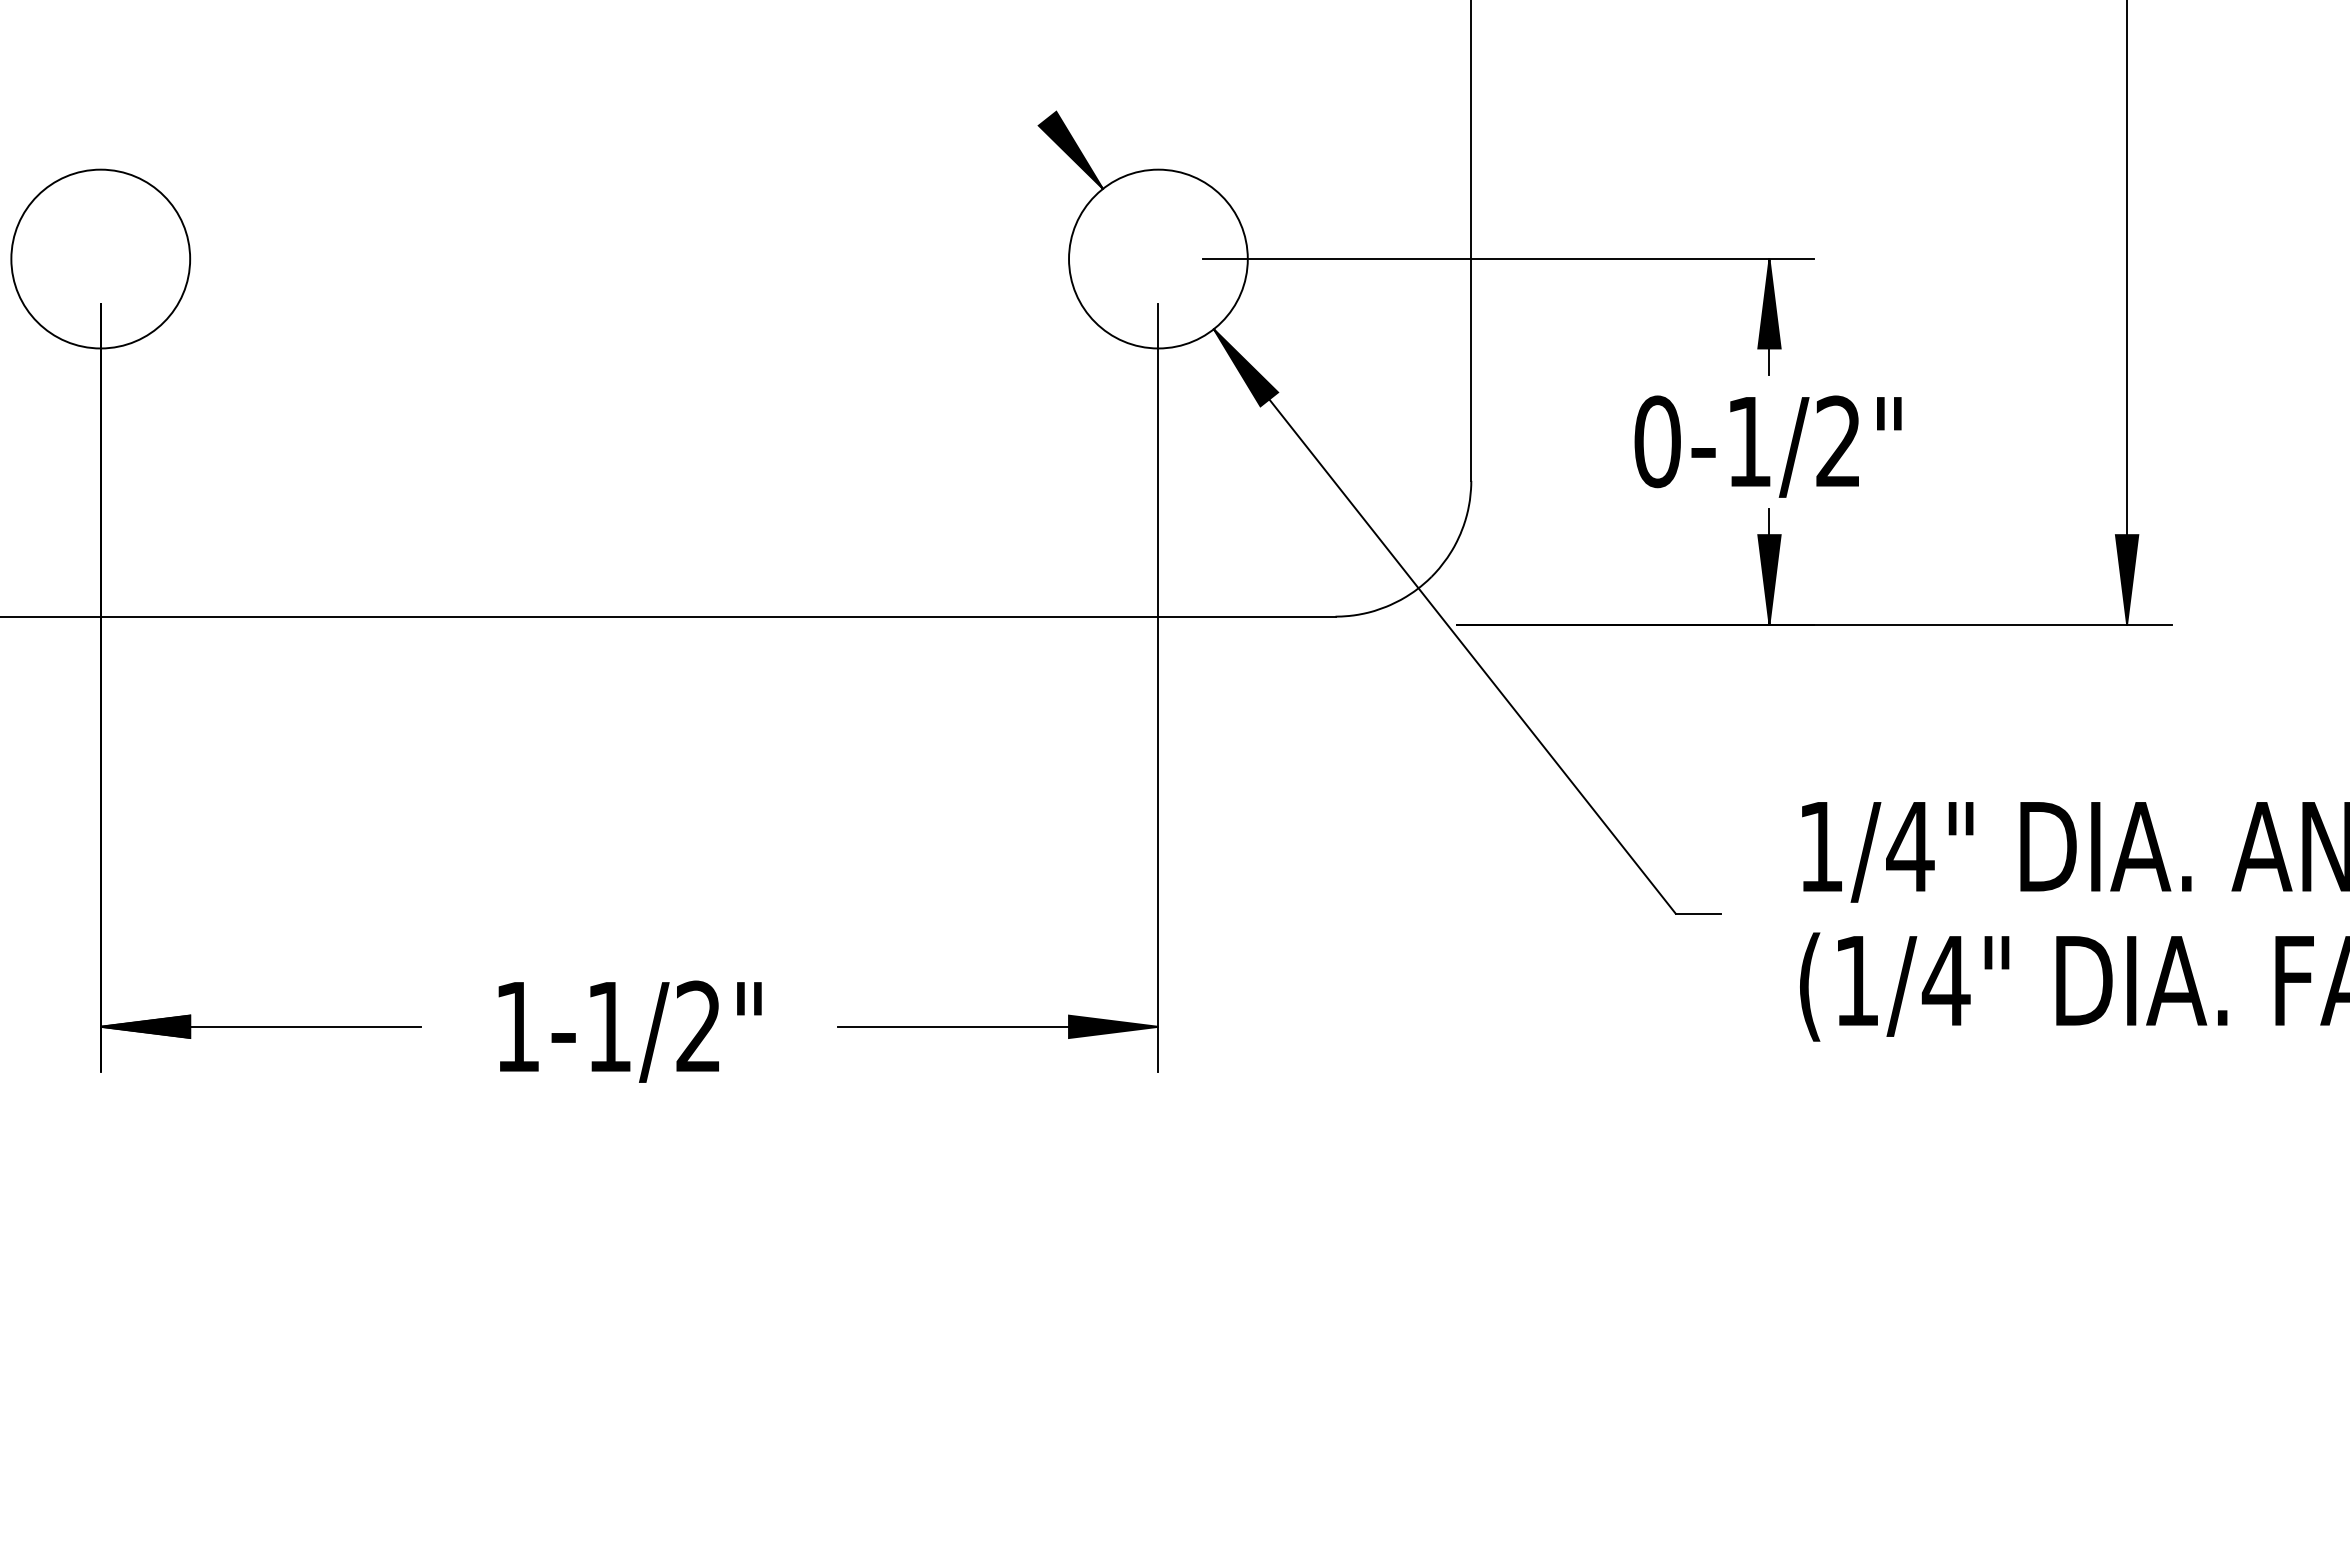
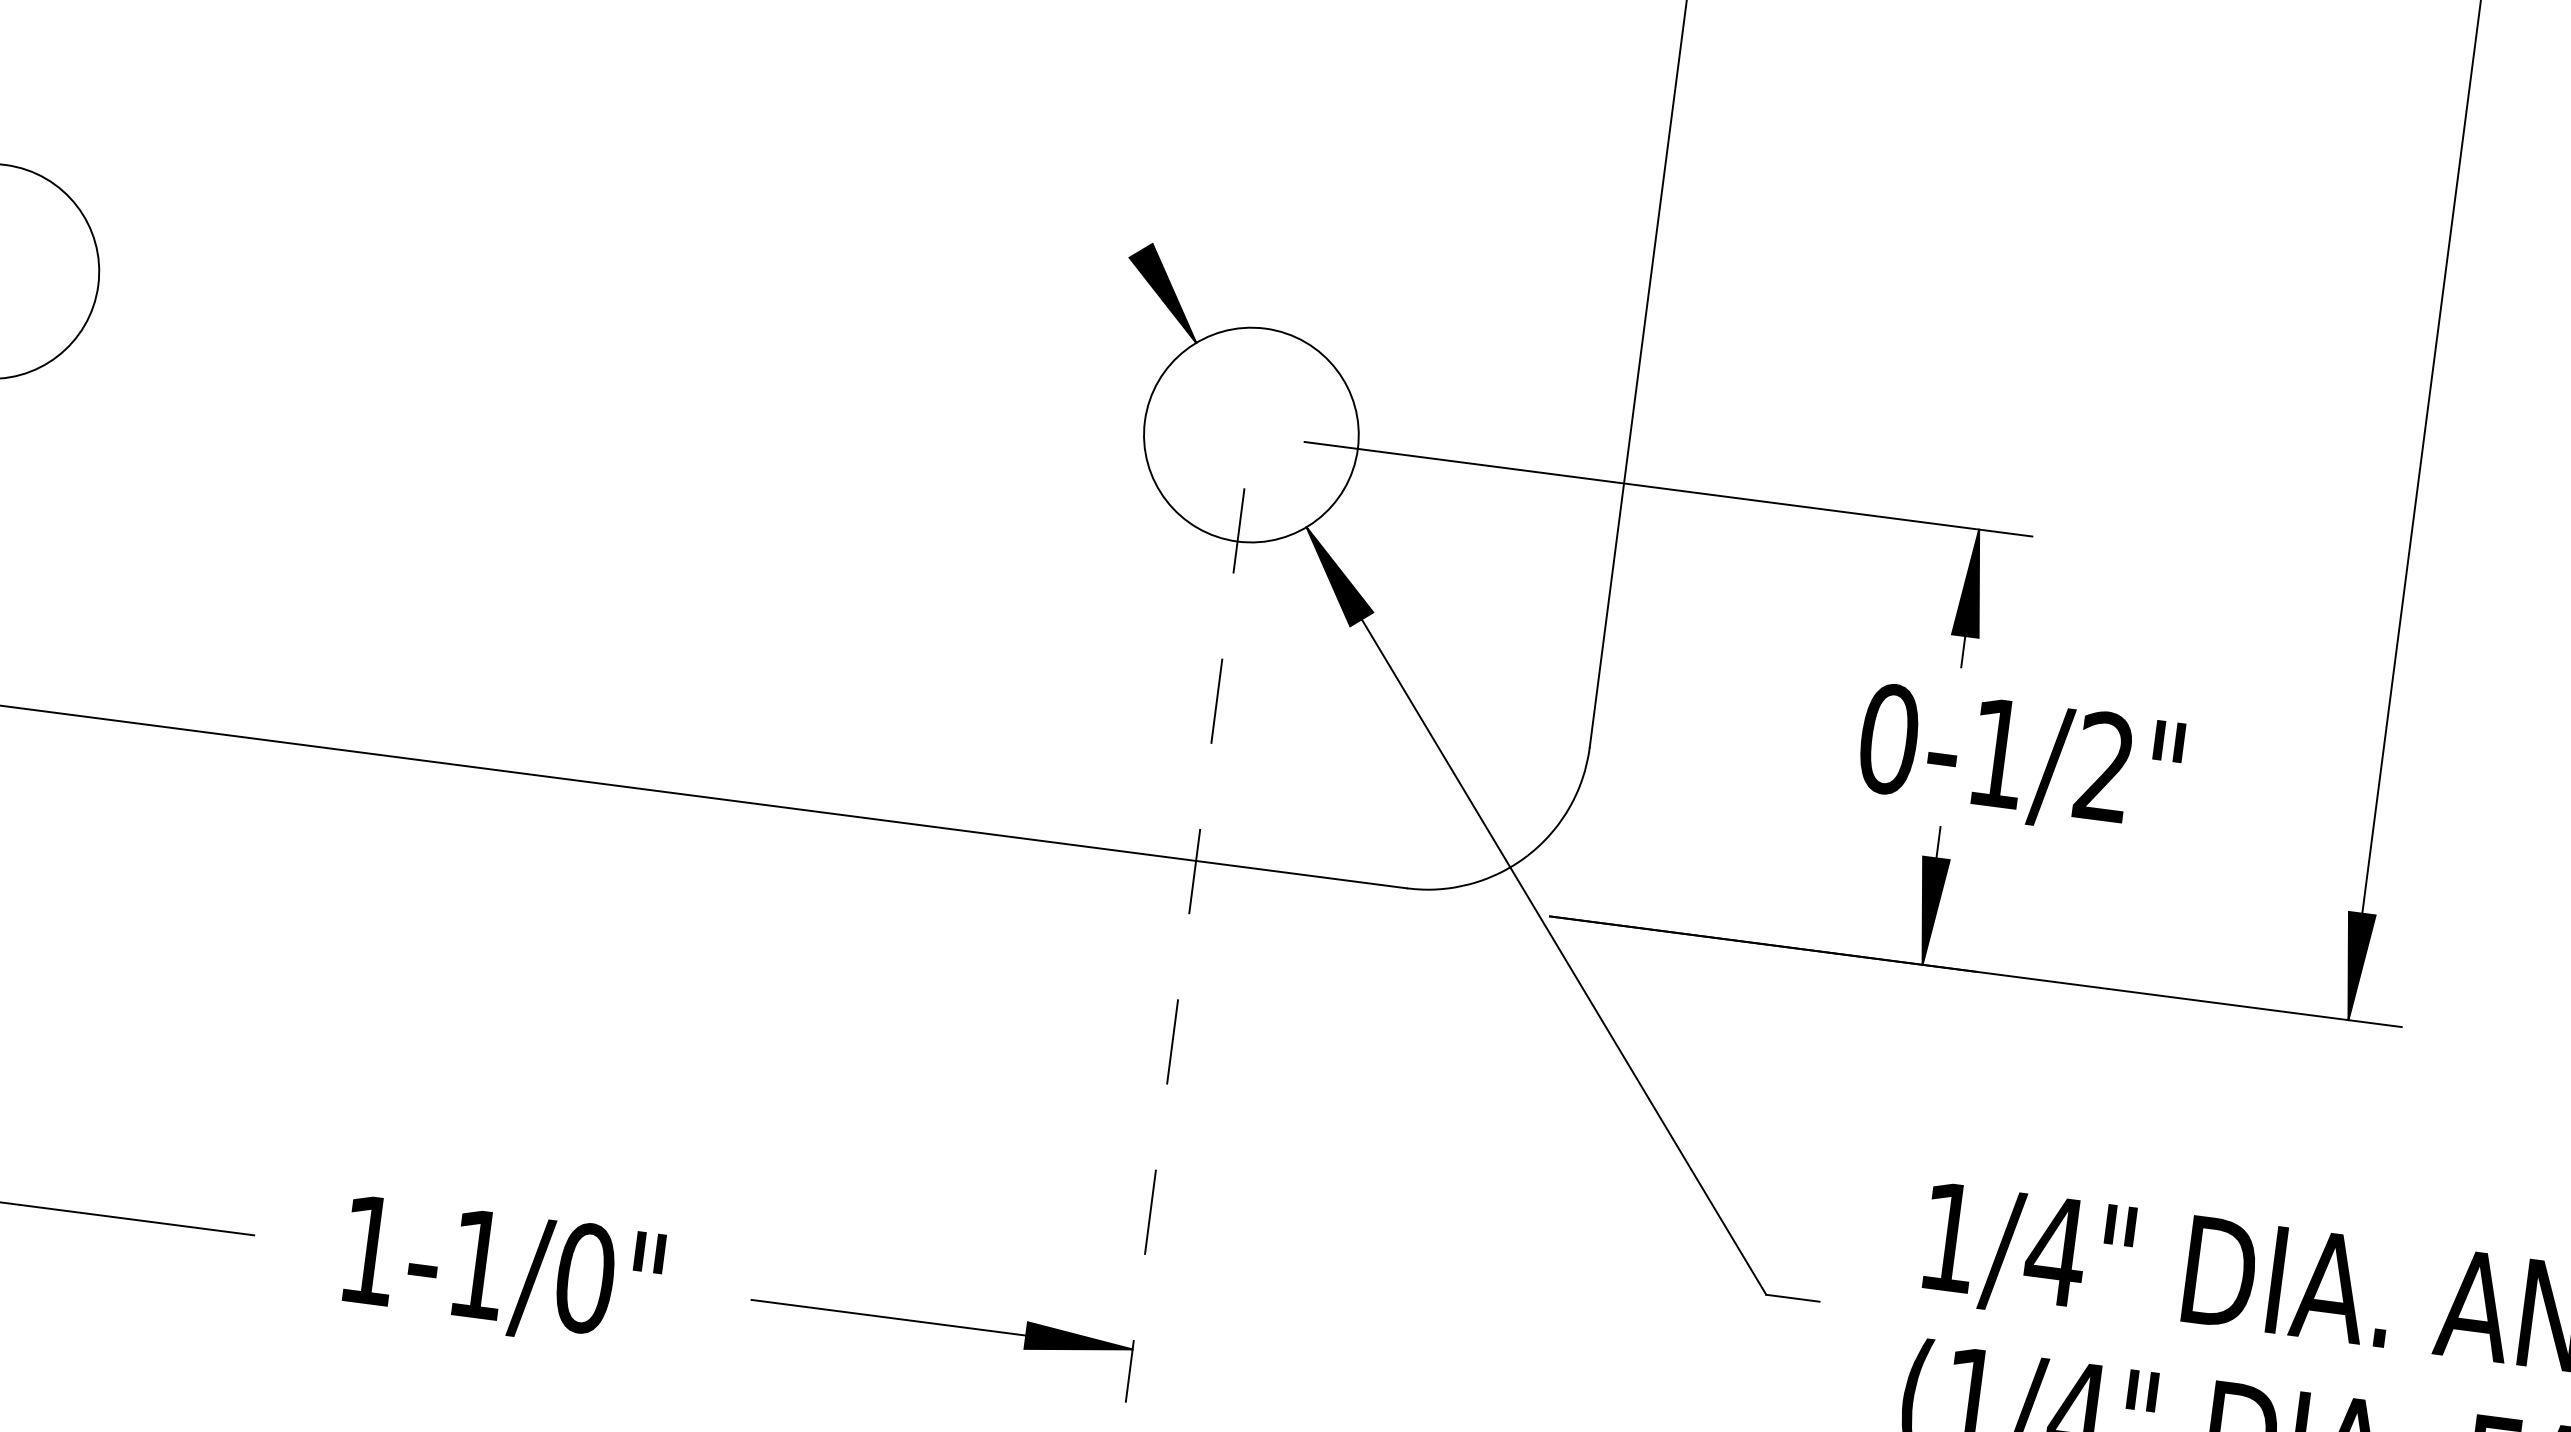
text: (1767, 446) -> (2019, 761), moved
line: (1158, 687) -> (1185, 945), solid -> dashed
text: (698, 1026) -> (584, 1277), 1-1/2" -> 1-1/0"

